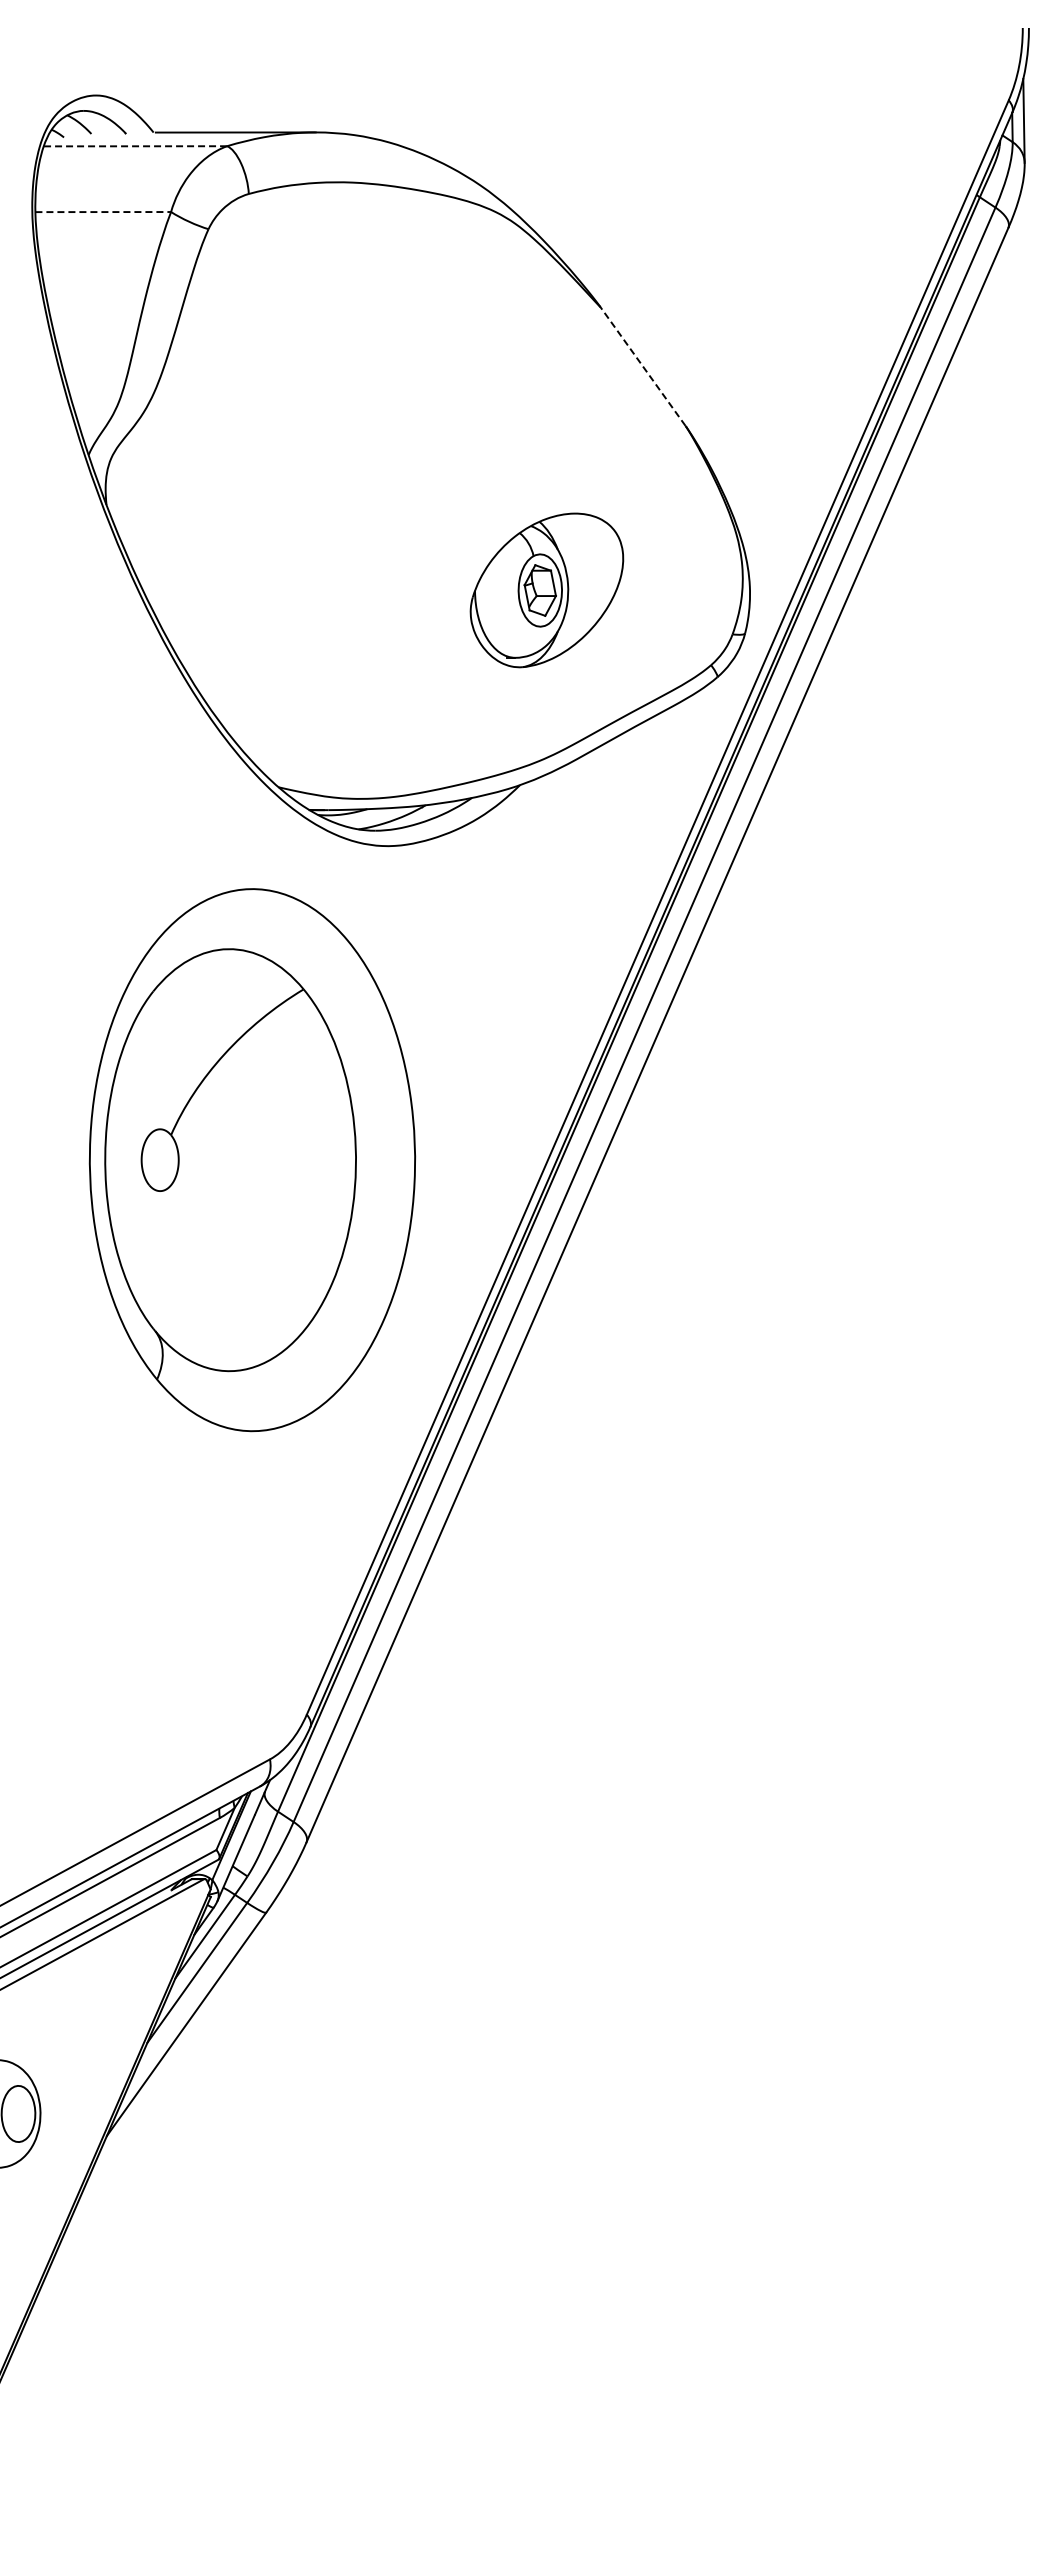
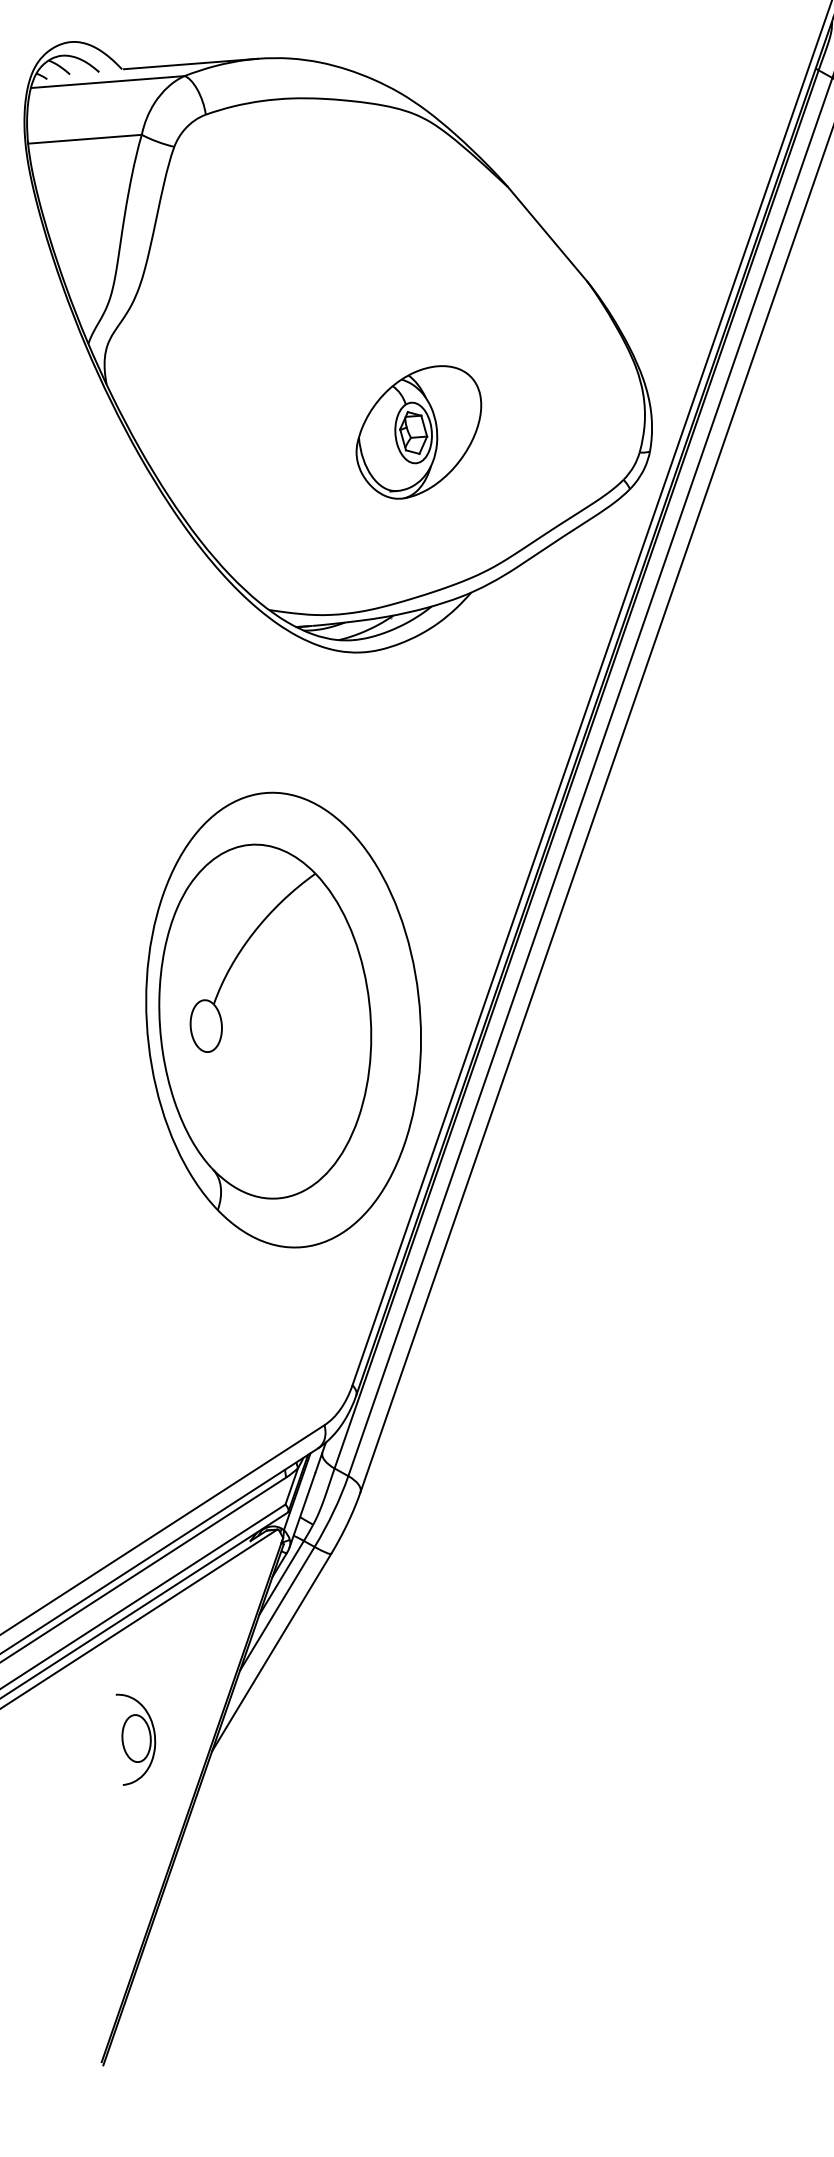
line: (135, 146) -> (107, 82), dashed -> solid
line: (103, 212) -> (85, 139), dashed -> solid
line: (642, 366) -> (546, 233), dashed -> solid
part: (546, 590) -> (418, 432), moved
part: (252, 1160) -> (283, 1020), moved

